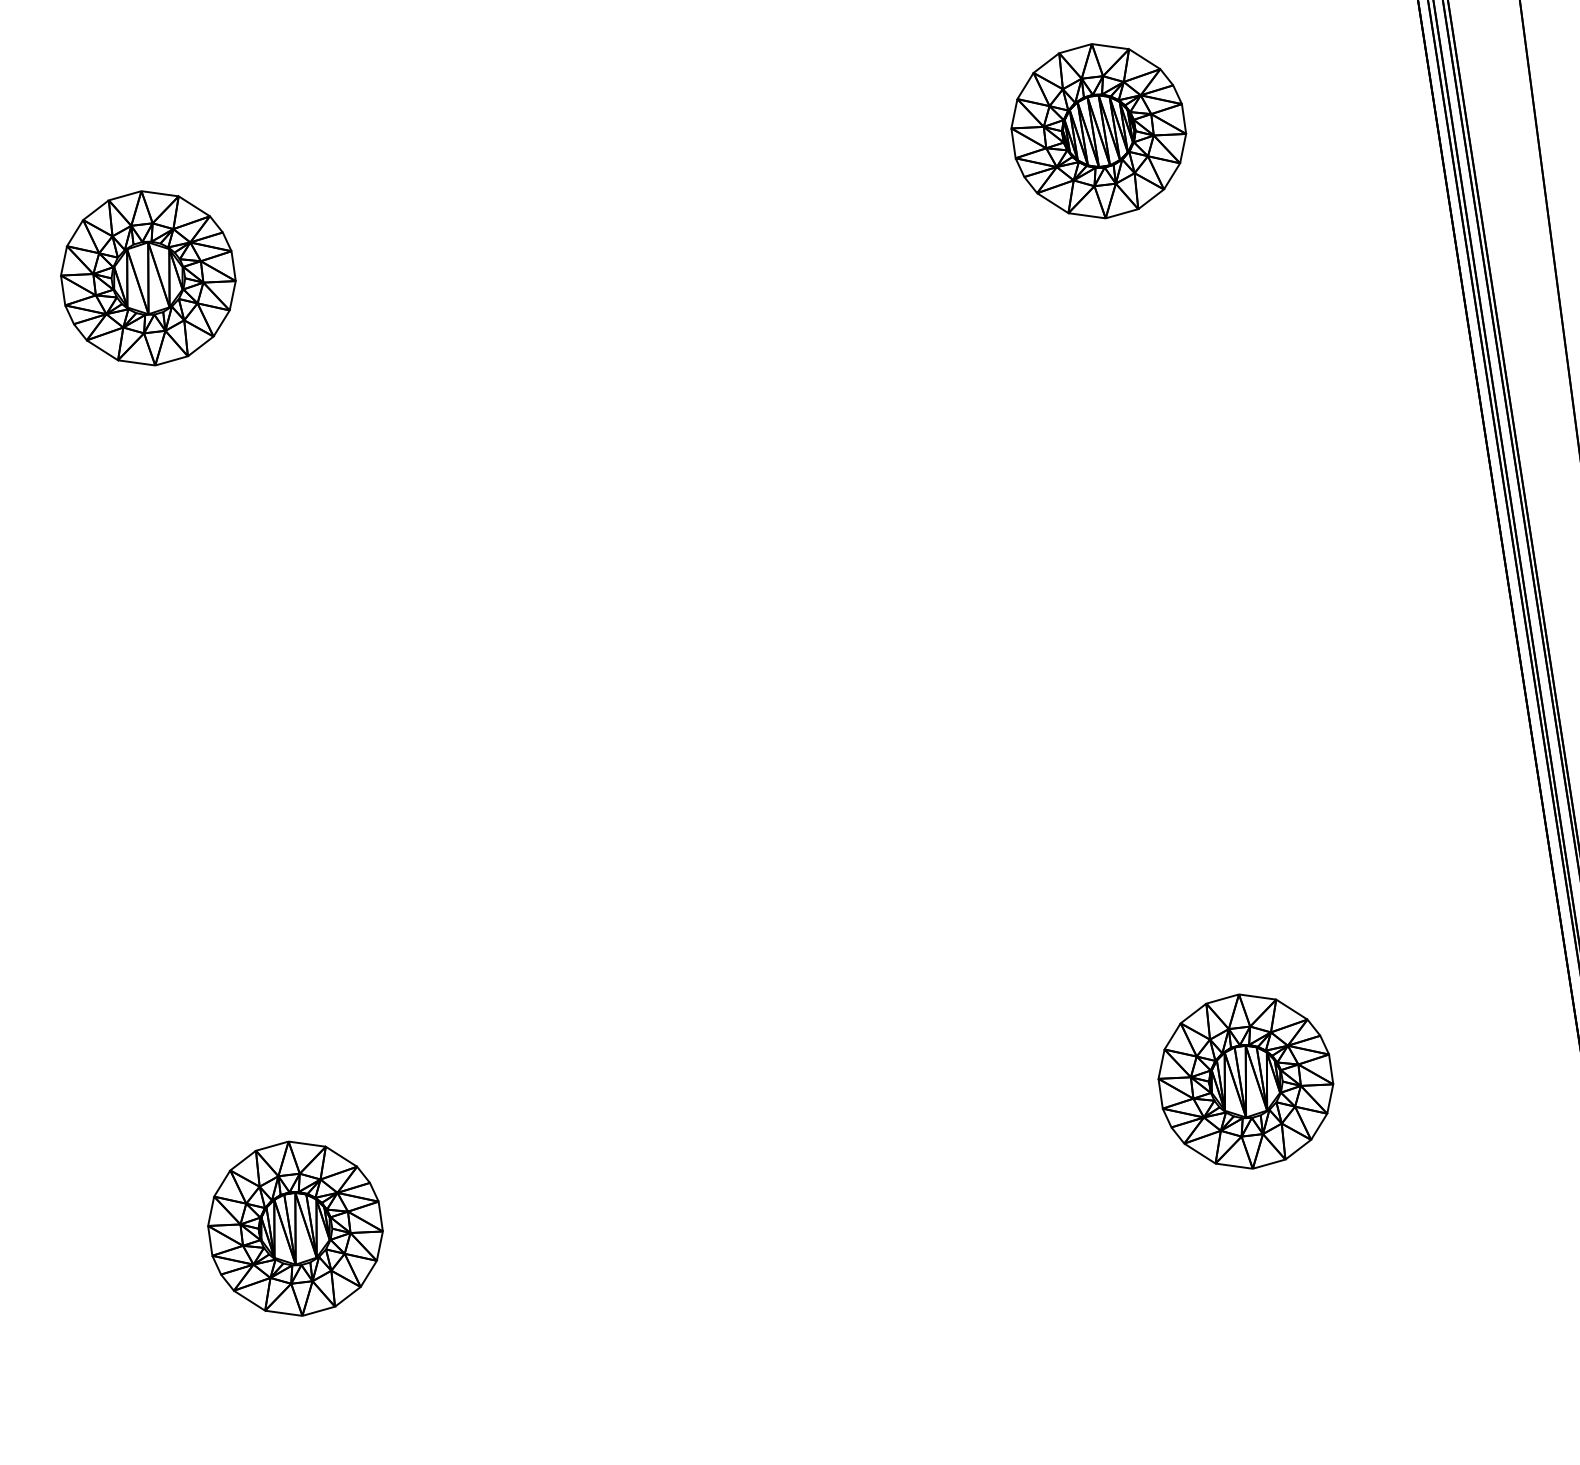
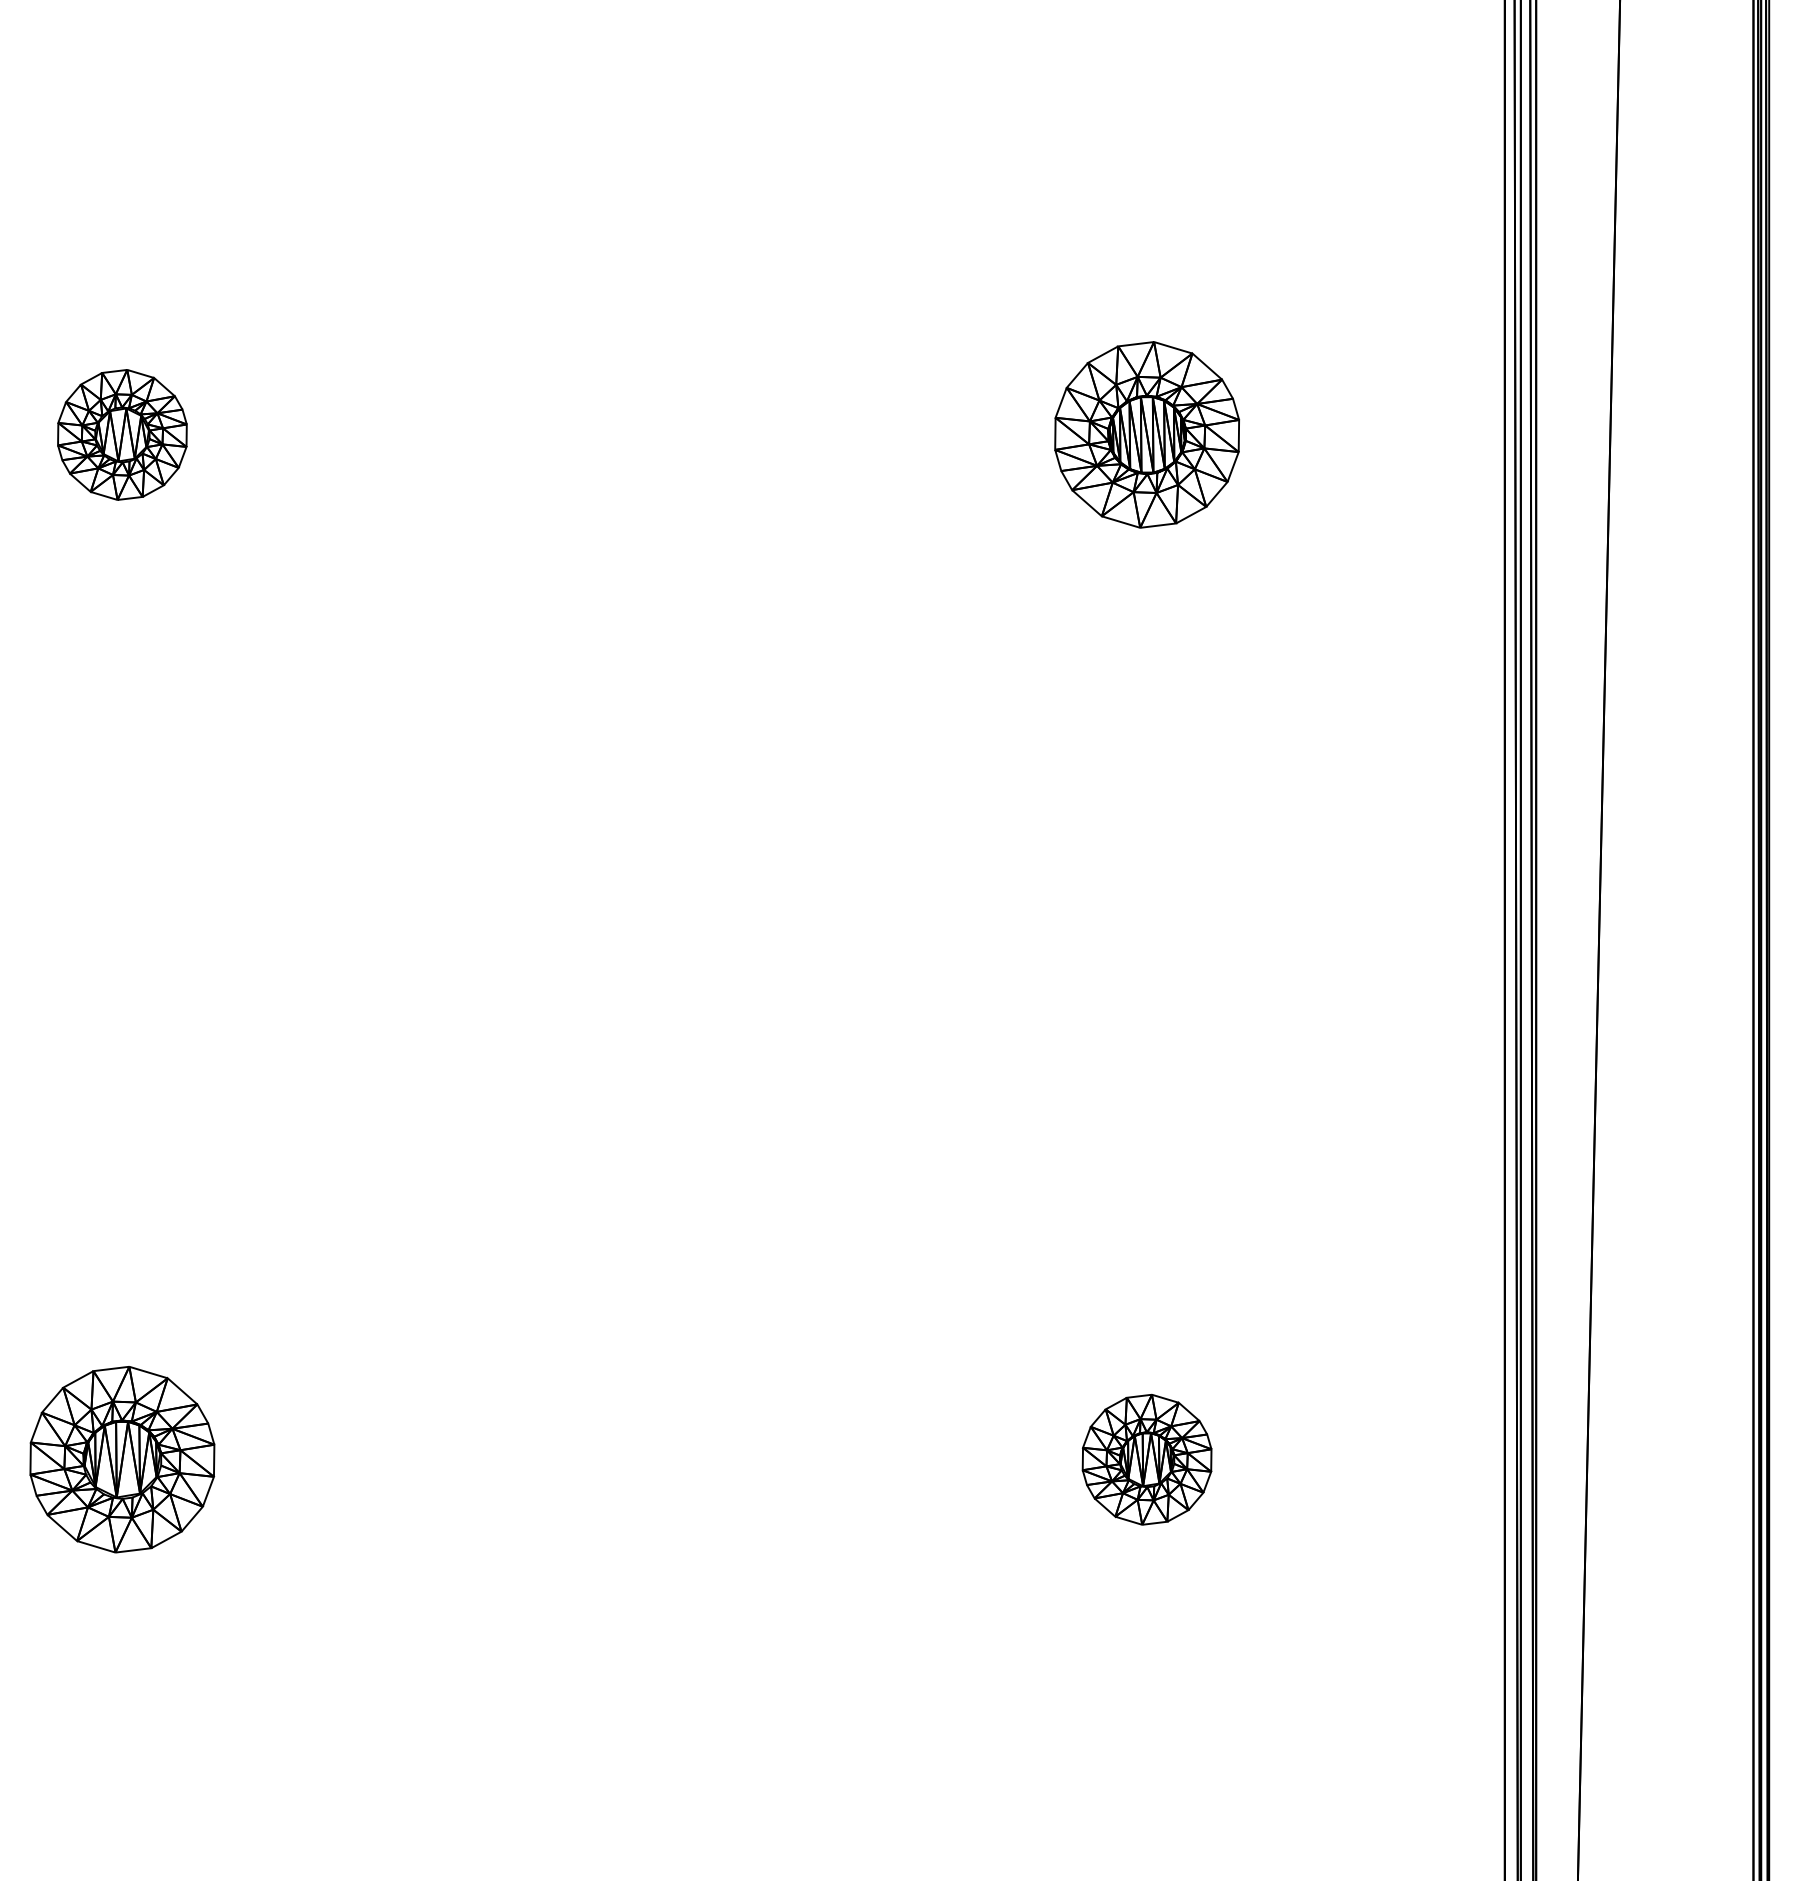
part: (148, 277) -> (122, 434), size x0.7
part: (1245, 1081) -> (1146, 1459), size x0.7

